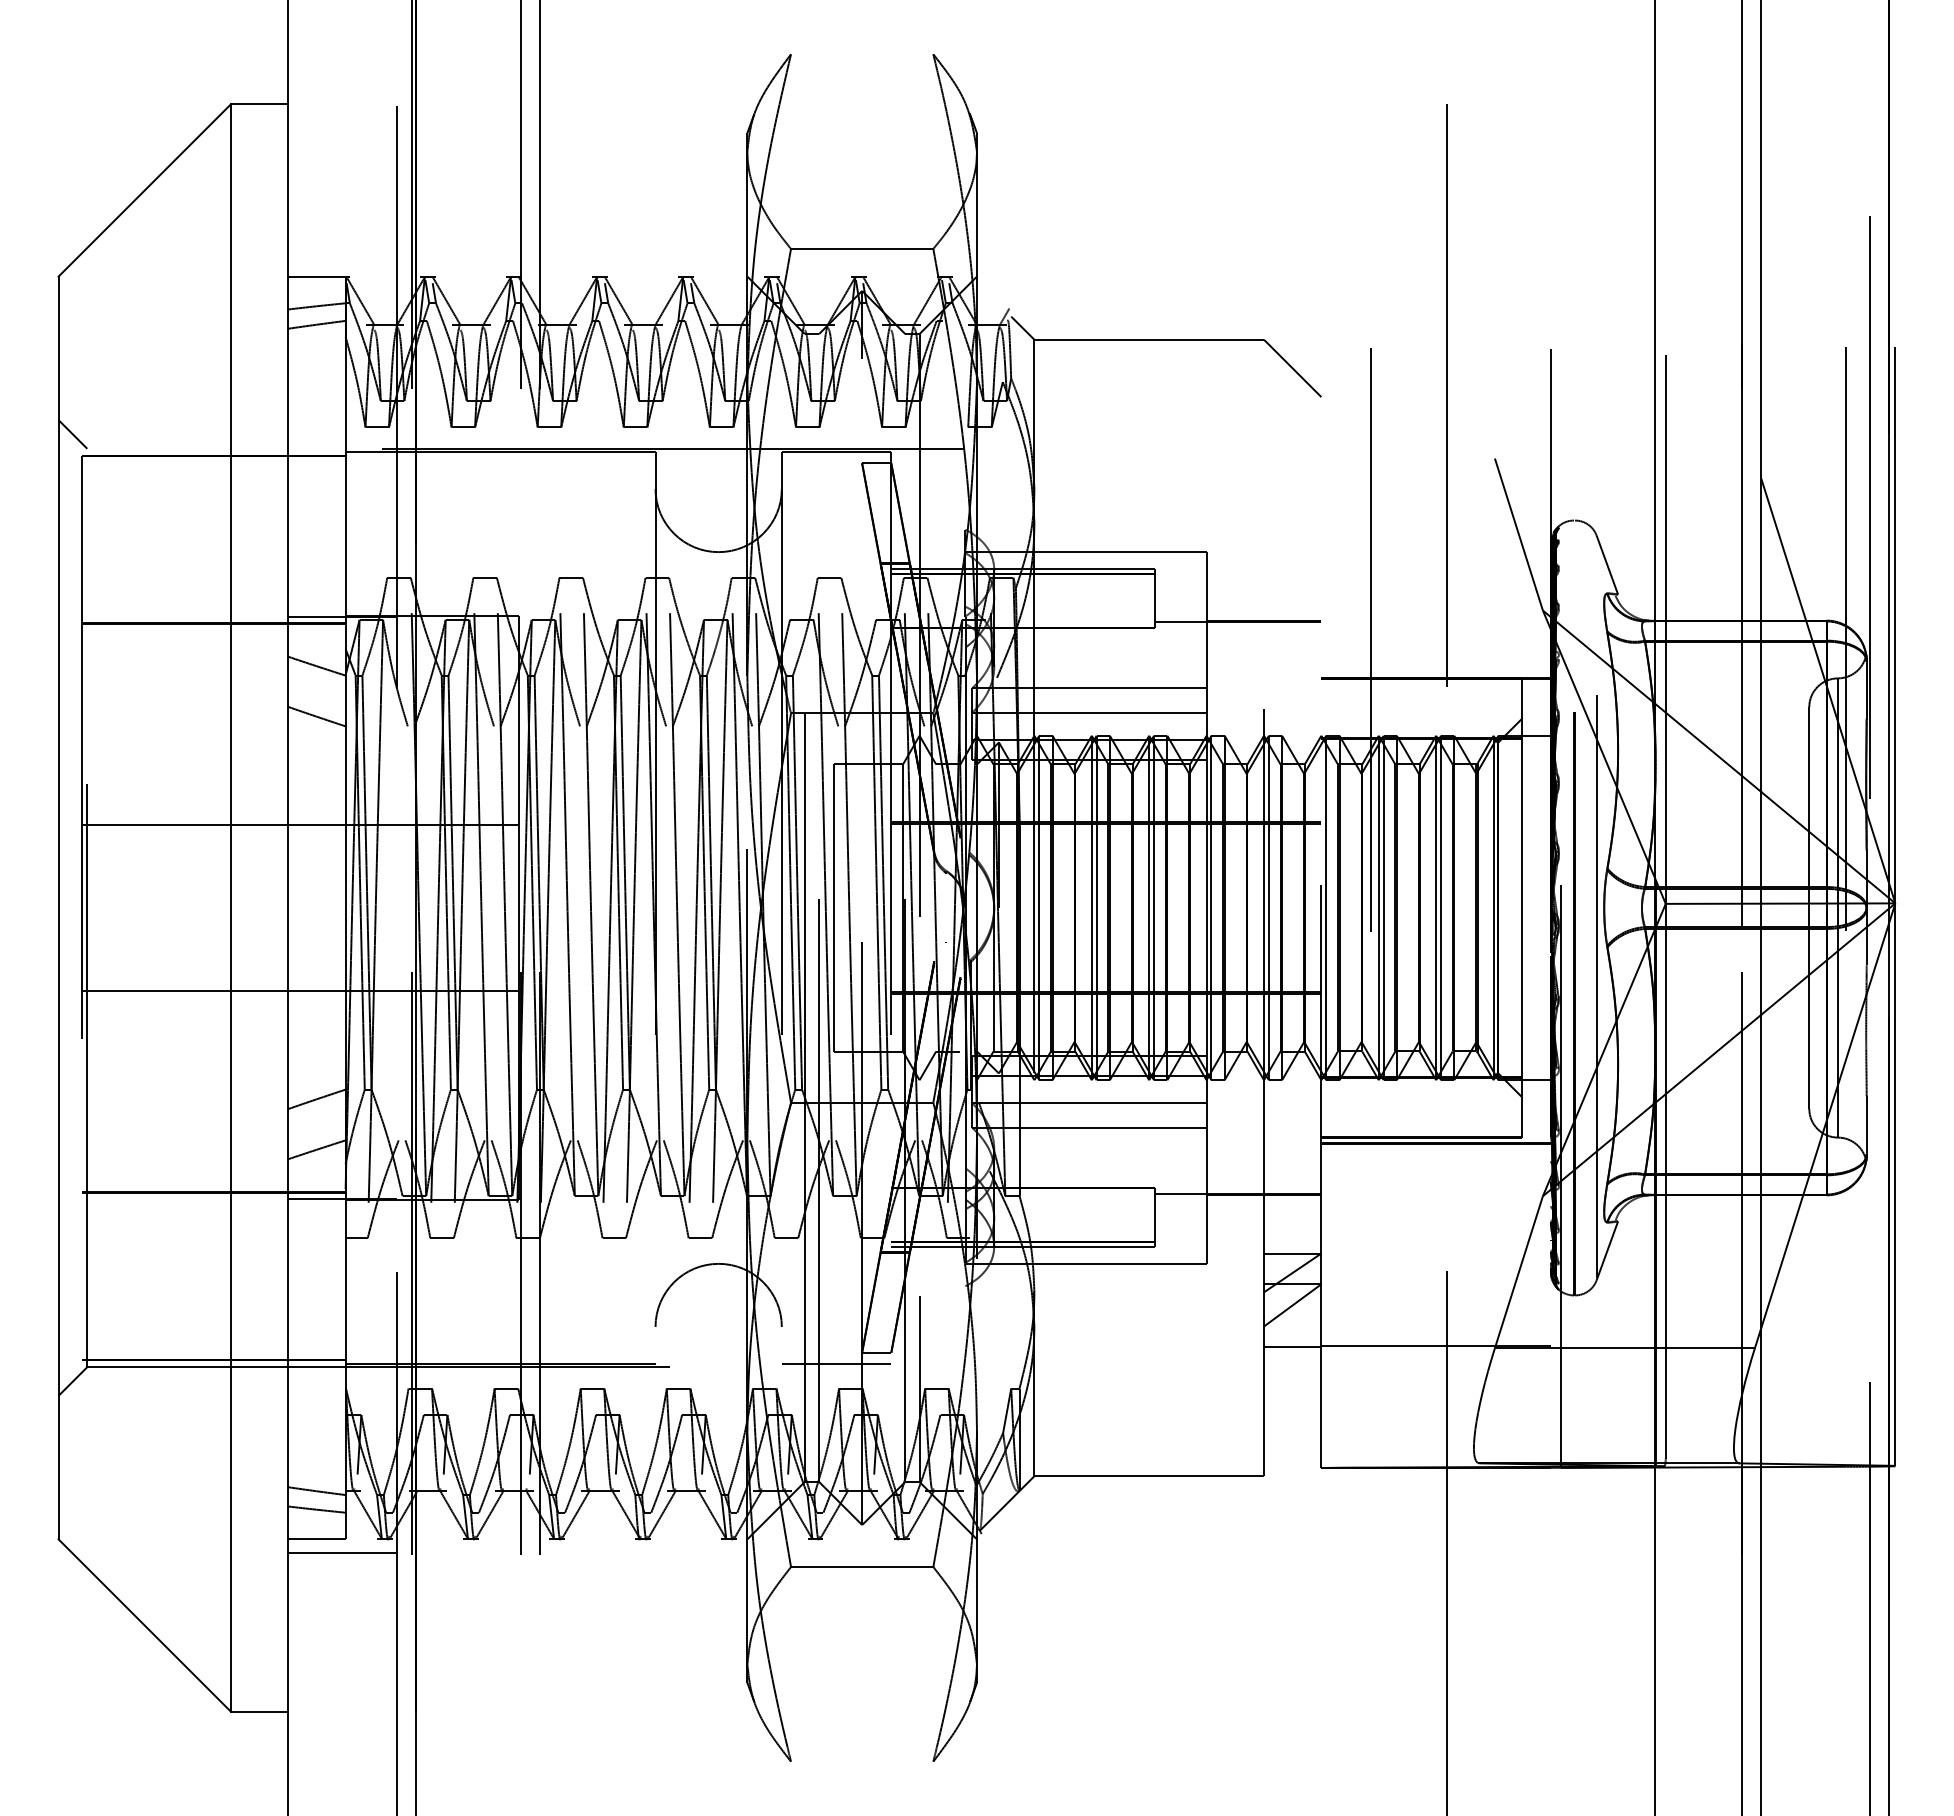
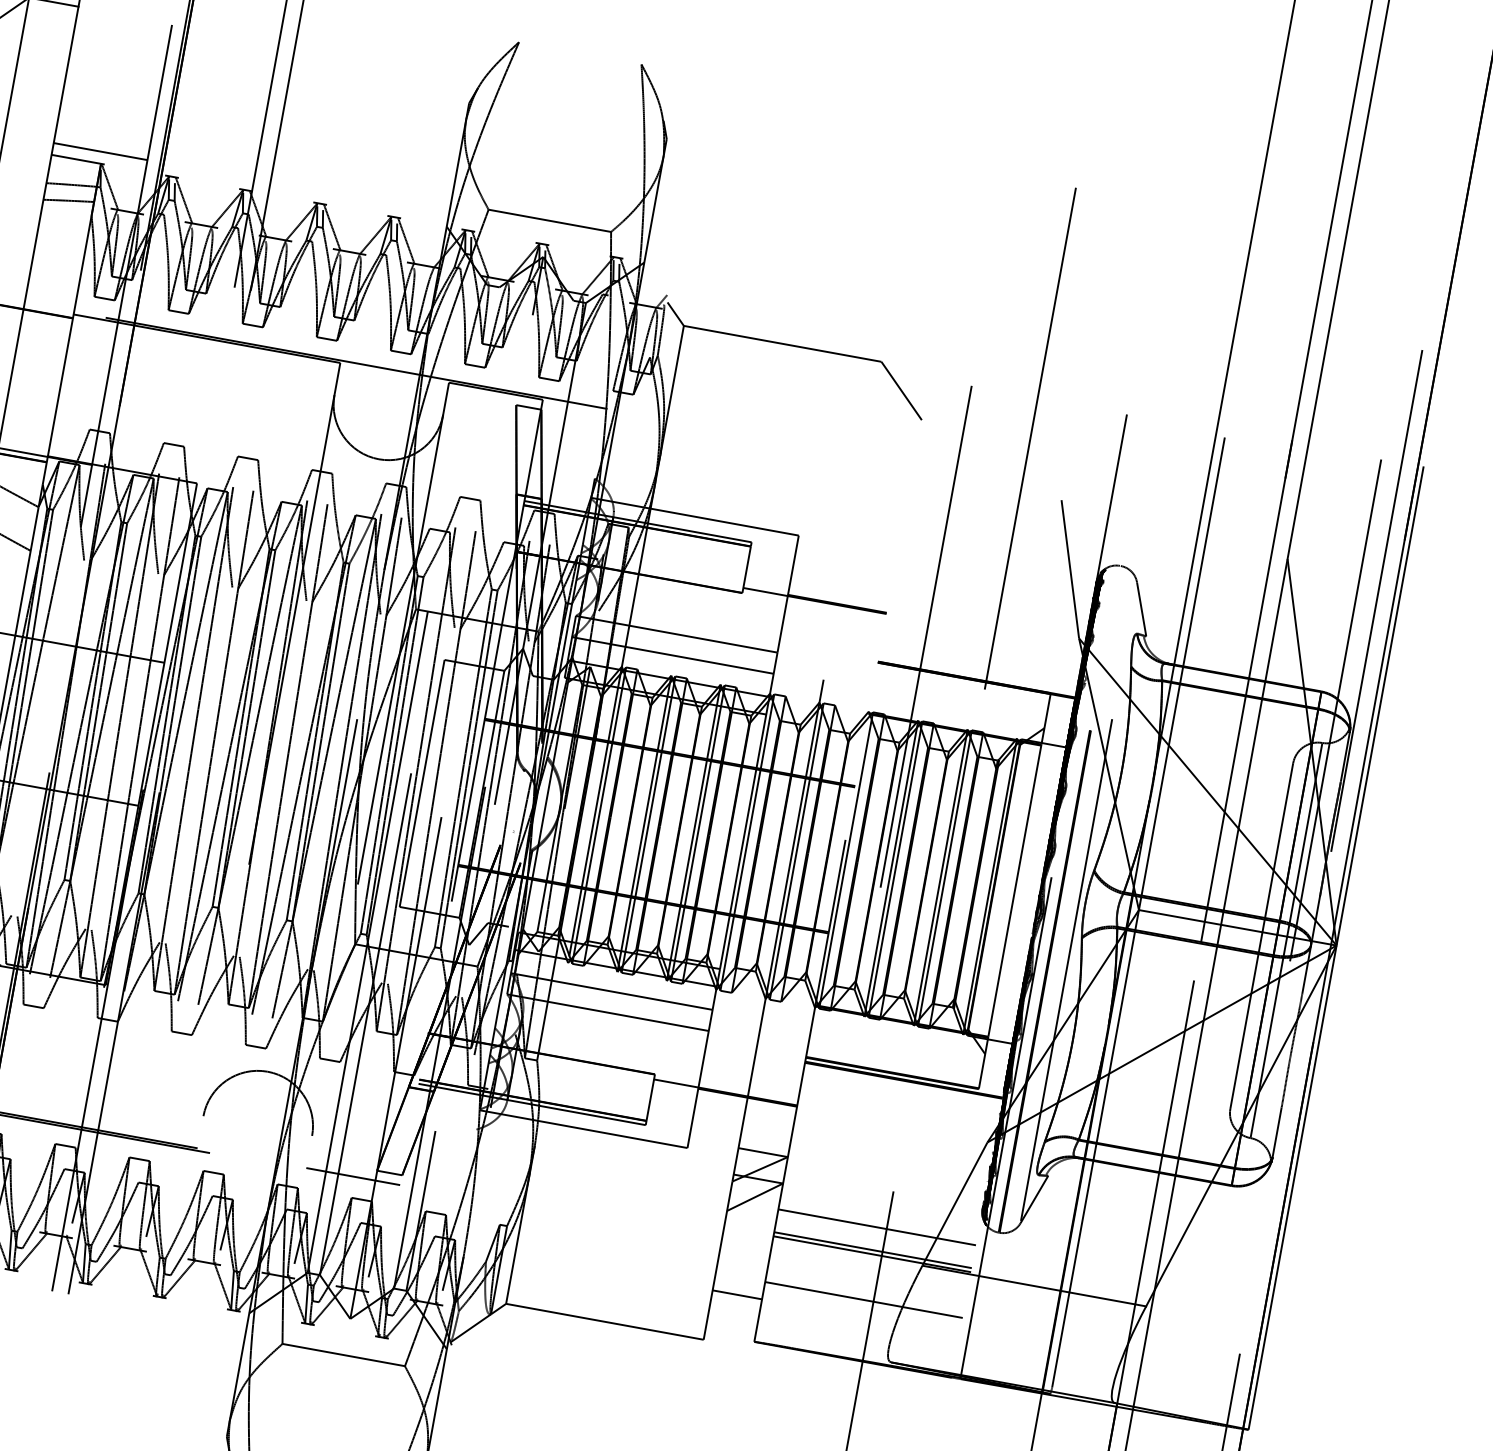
line: (342, 262) -> (100, 151), added
line: (1435, 1314) -> (876, 1227), added
line: (1435, 1340) -> (872, 1249), added
line: (1292, 1346) -> (737, 1294), moved
line: (1435, 1398) -> (863, 1299), added

